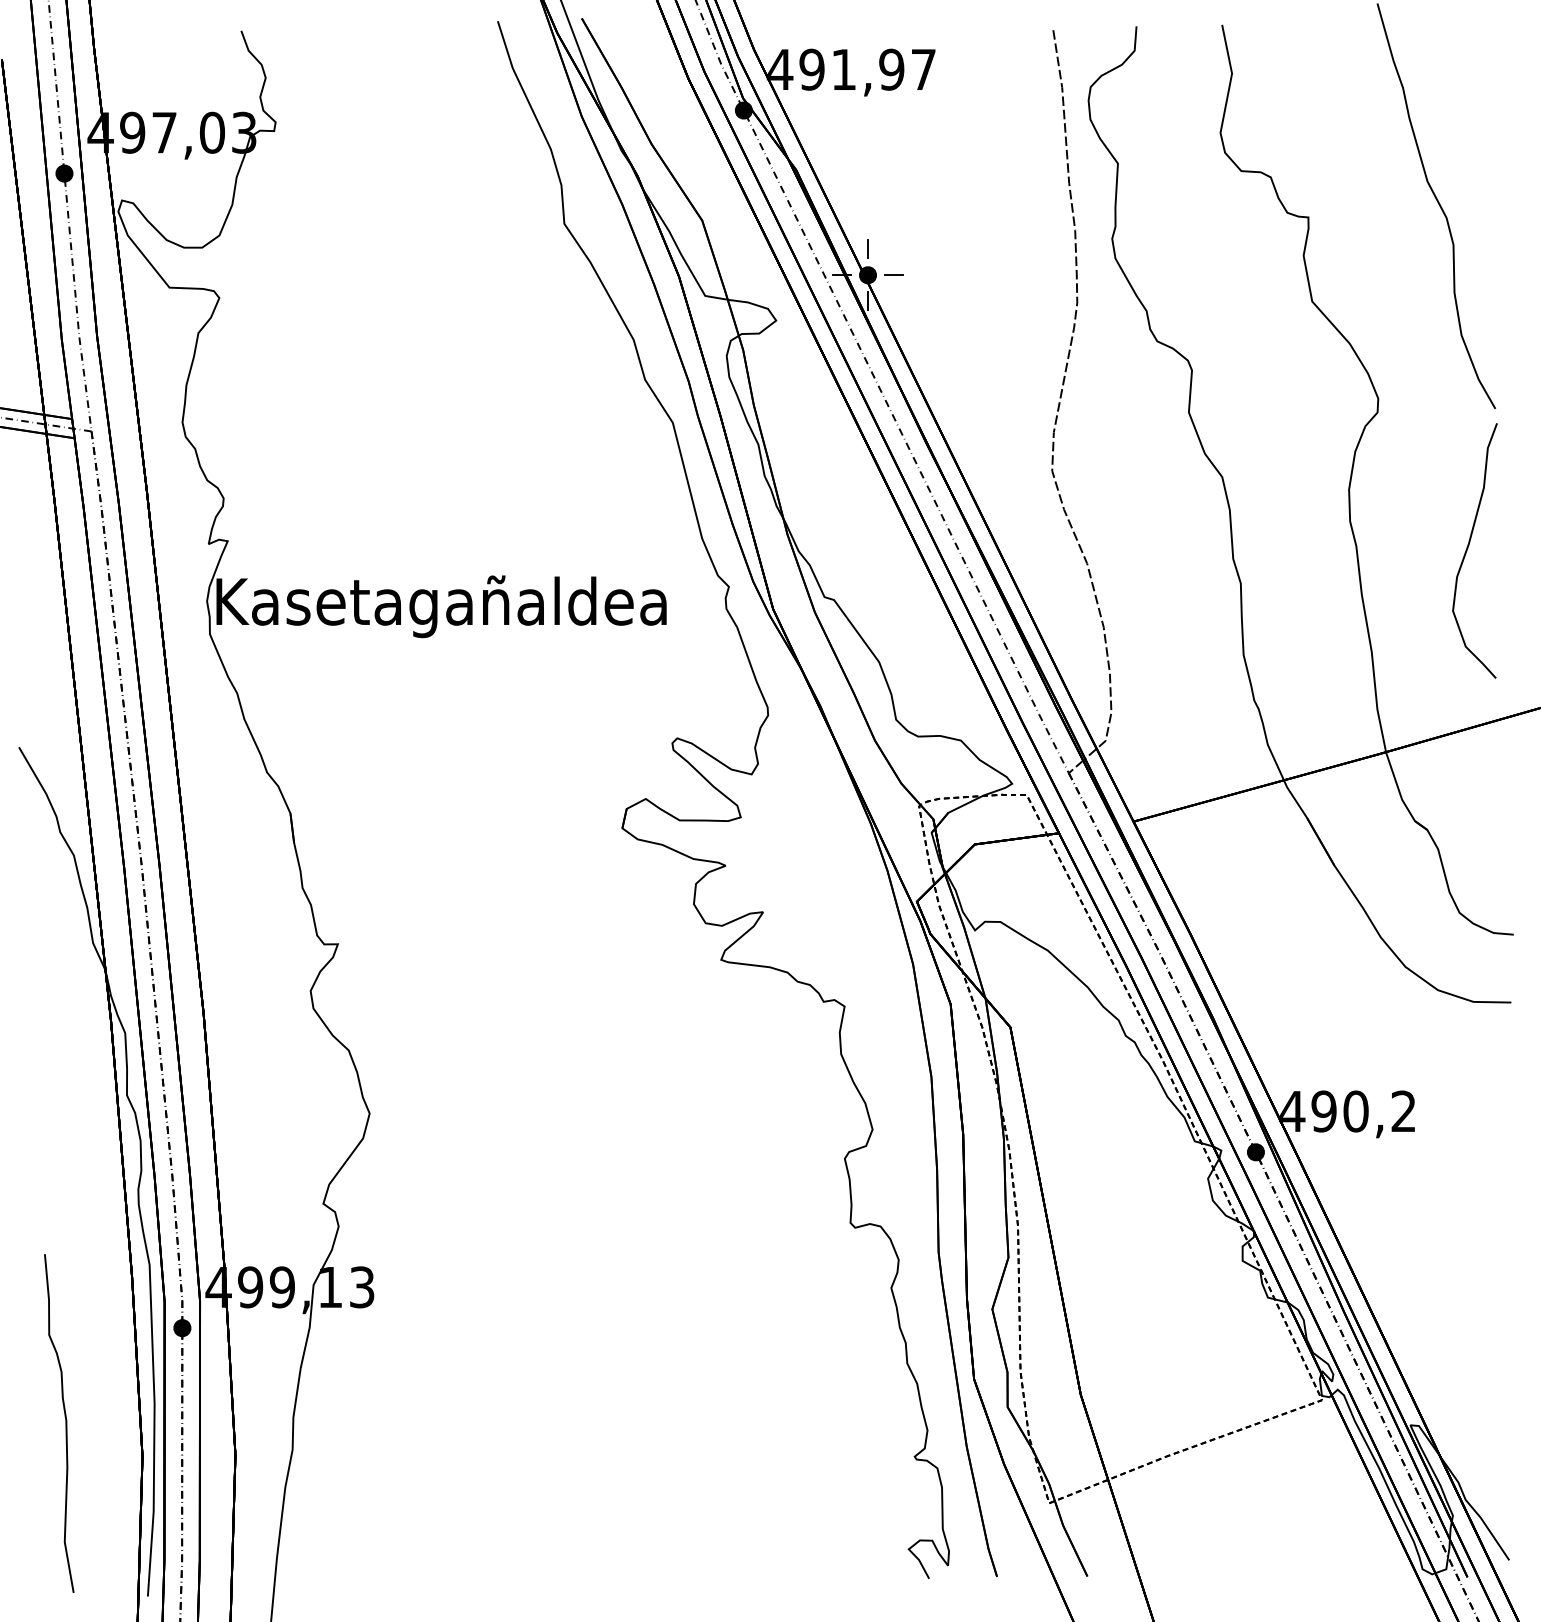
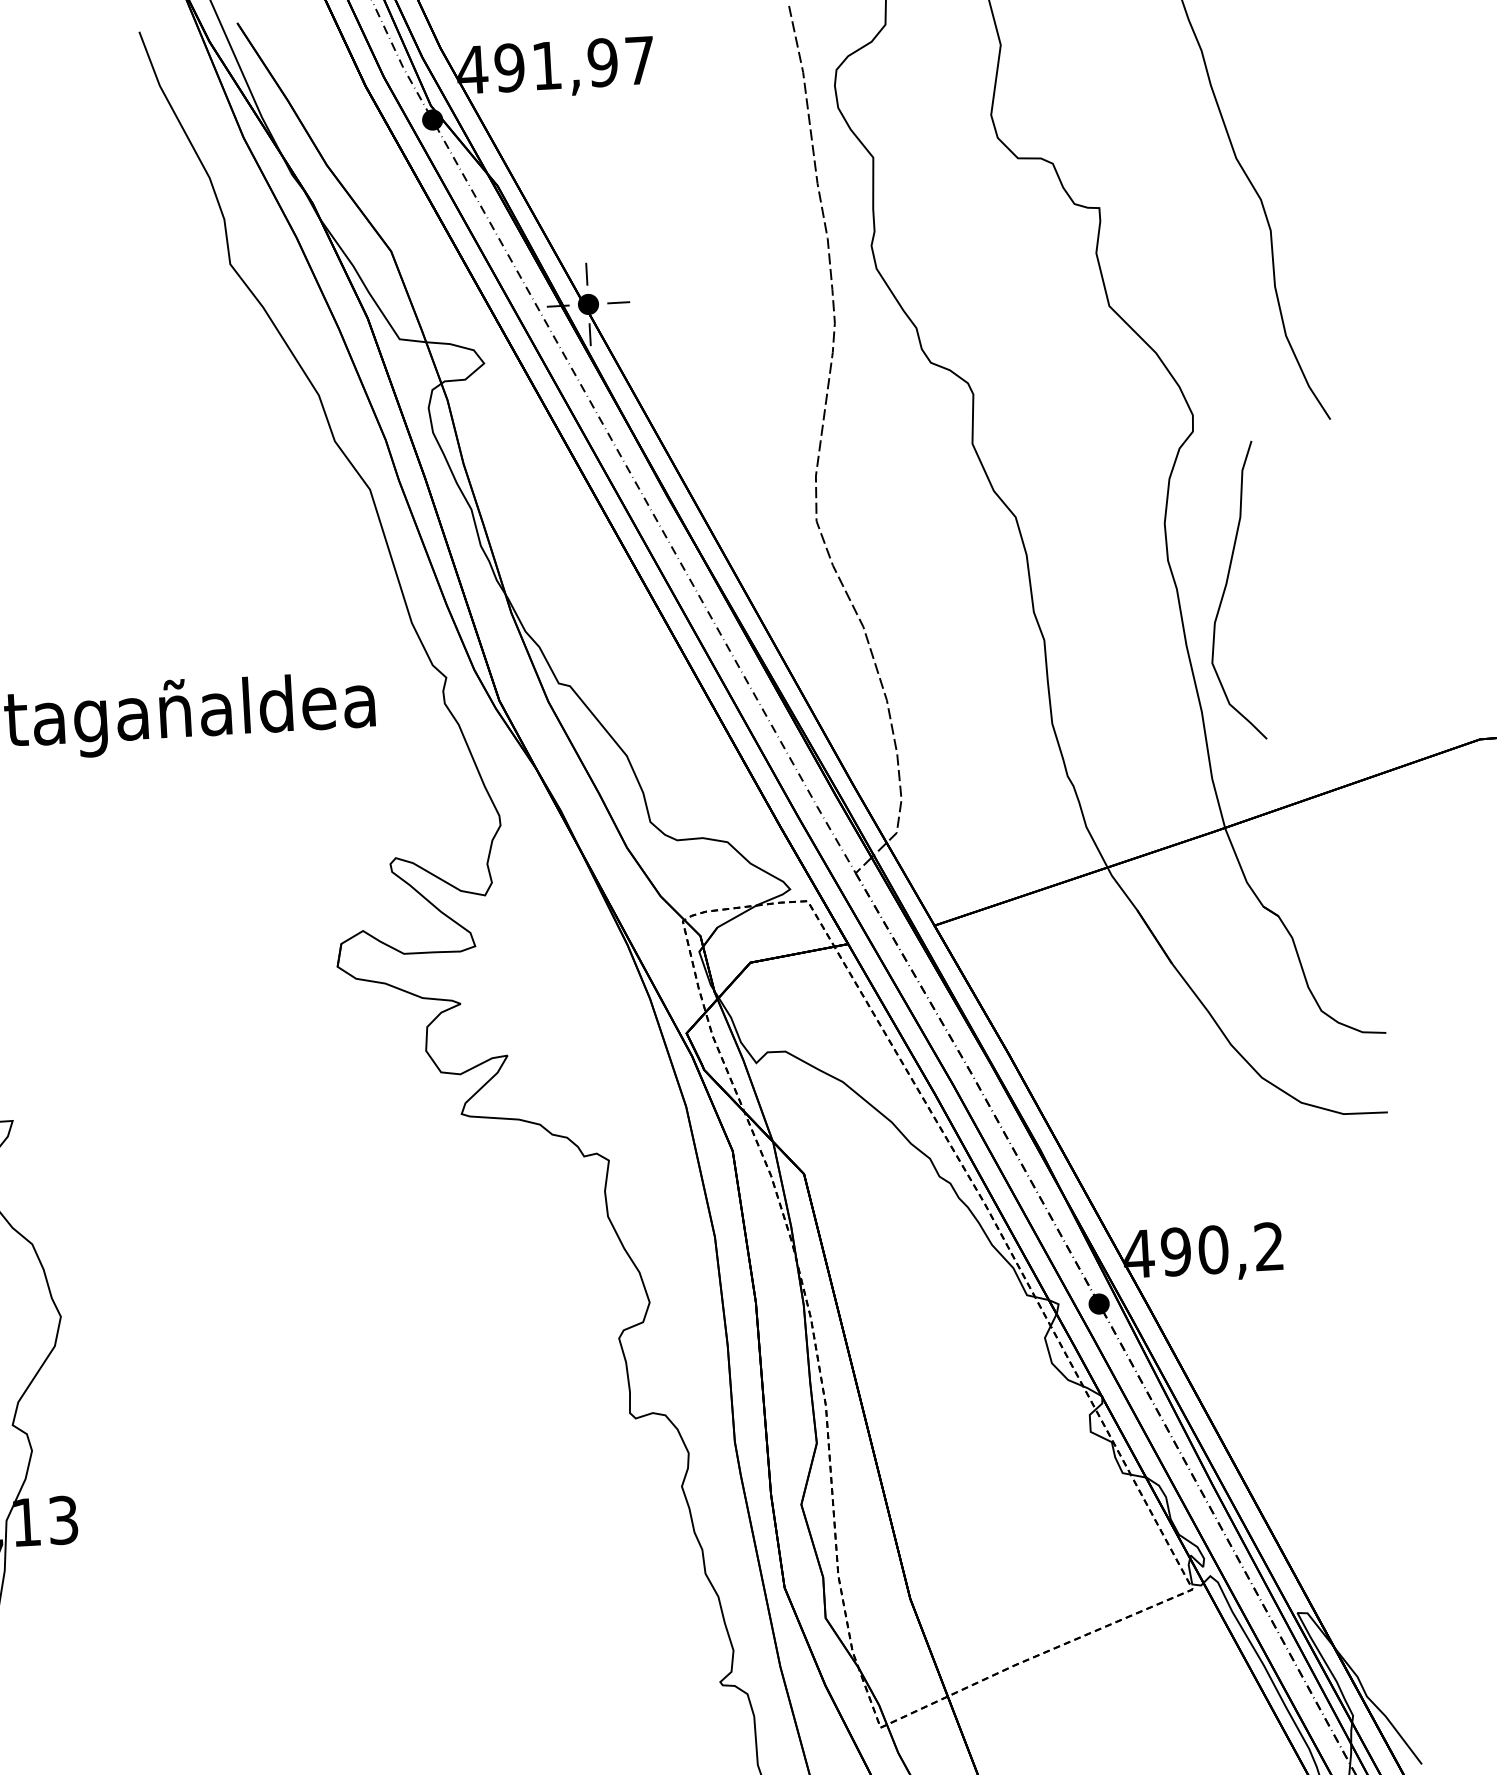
curve: (1468, 548) -> (1226, 589), moved

